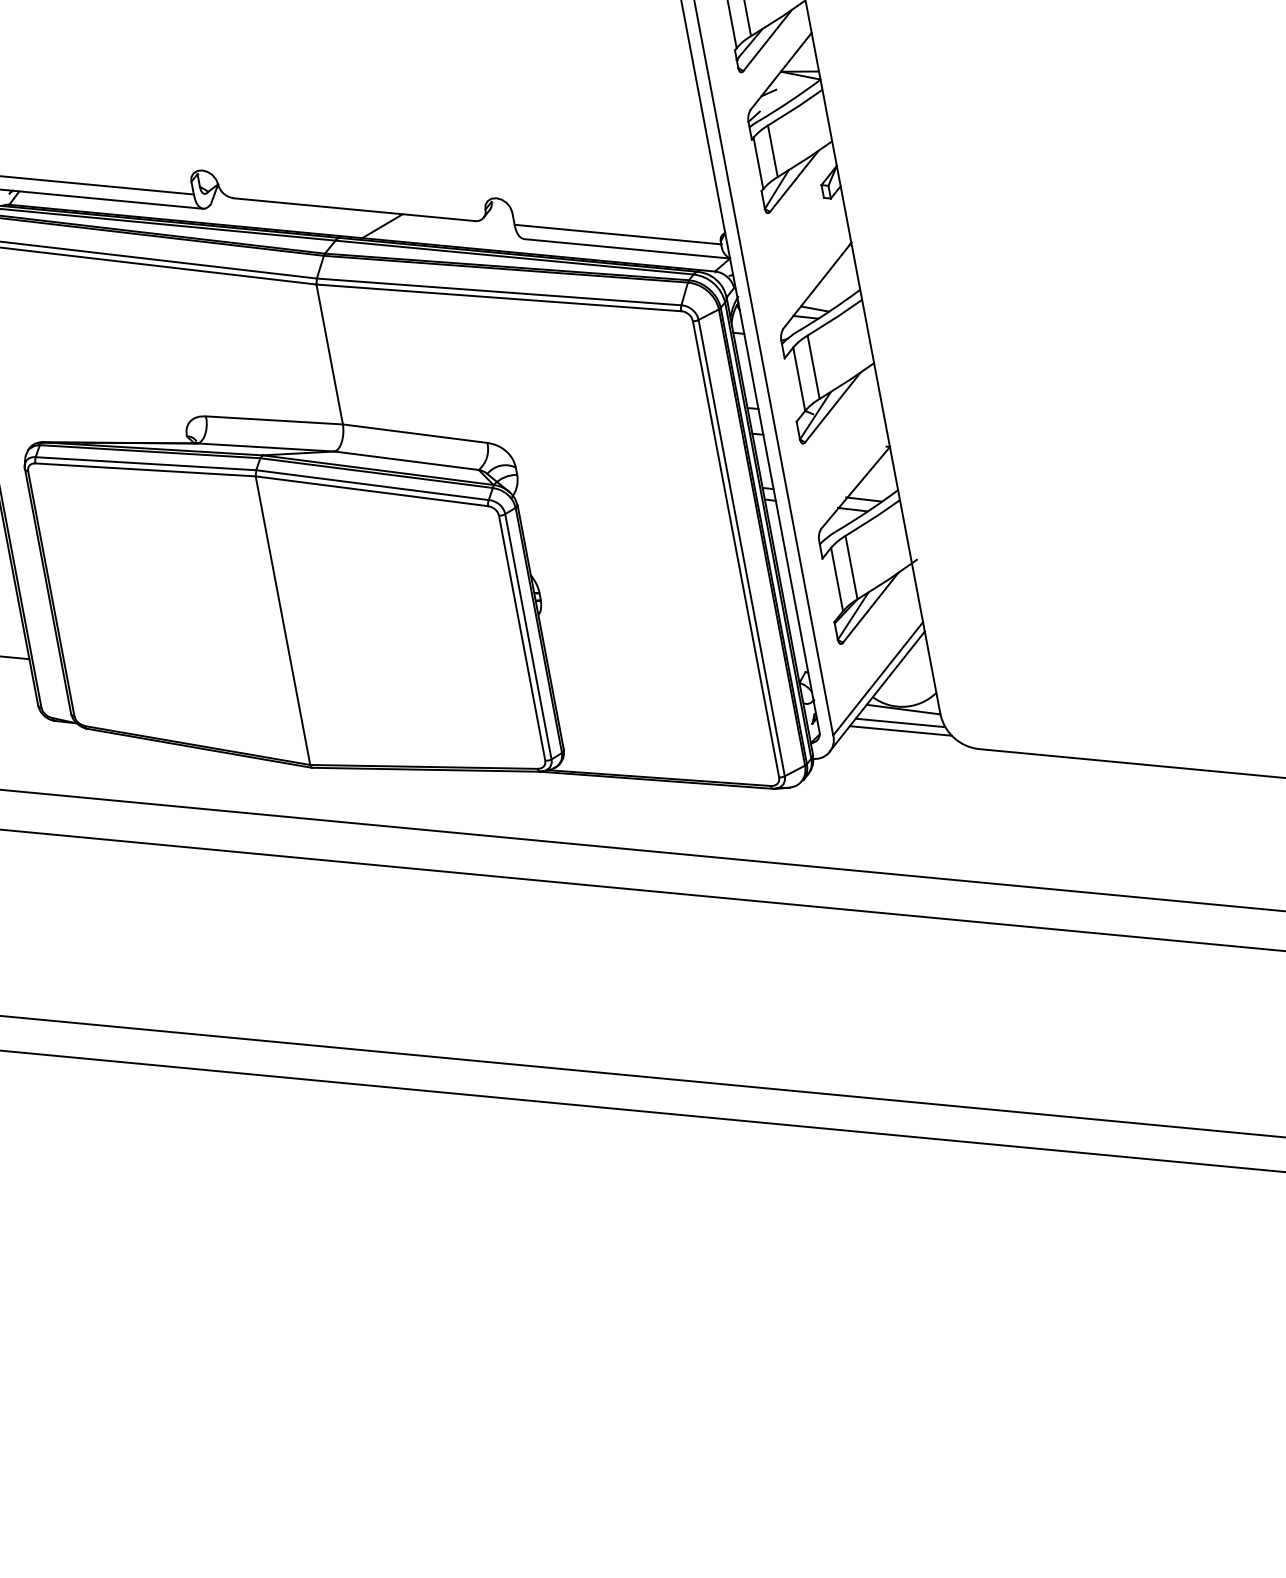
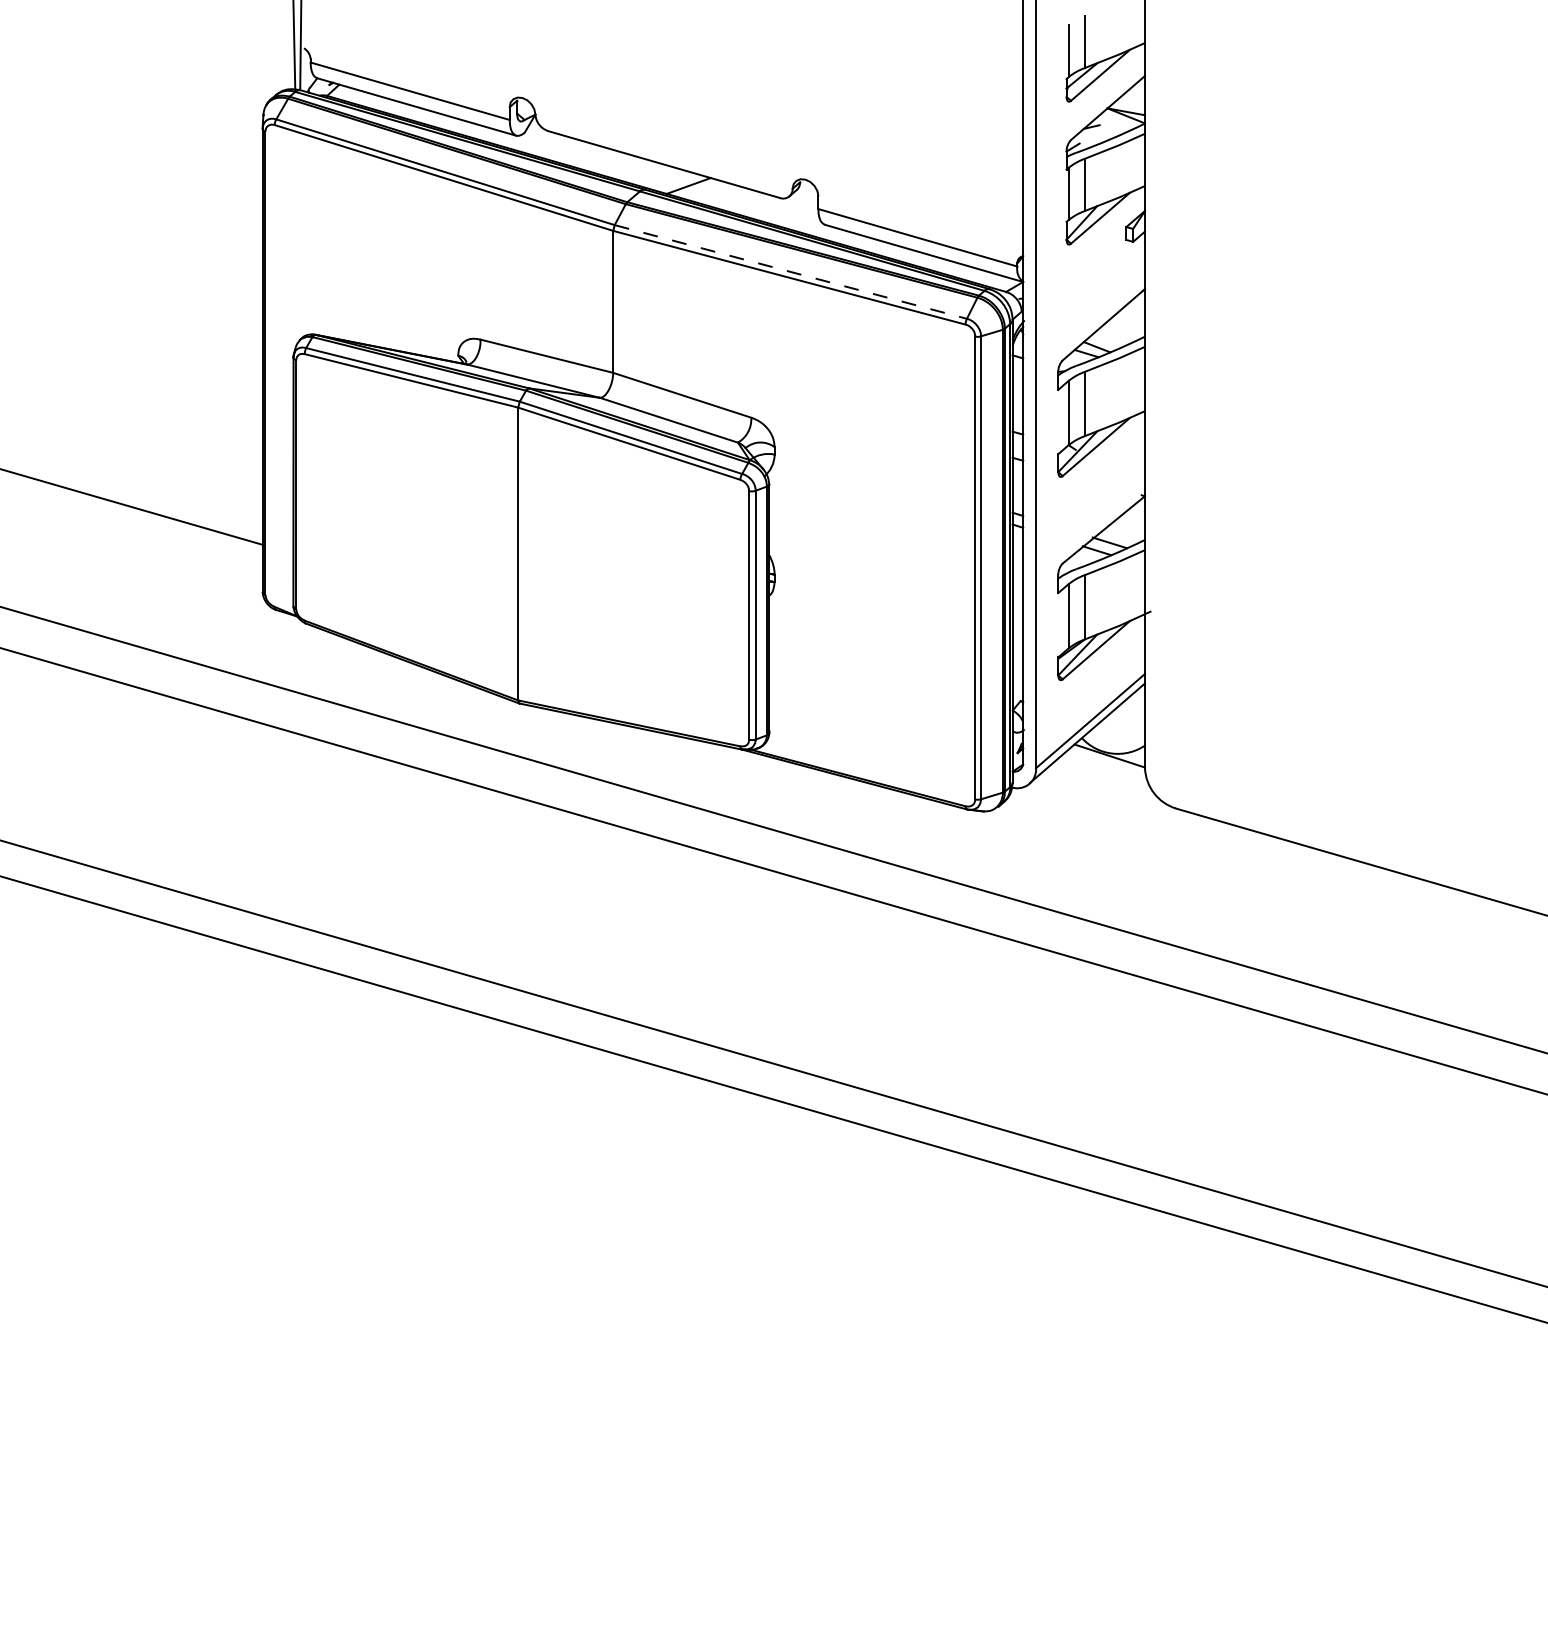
line: (499, 292) -> (791, 272), solid -> dashed
line: (900, 722) -> (1104, 768), removed
line: (901, 730) -> (1103, 776), removed

